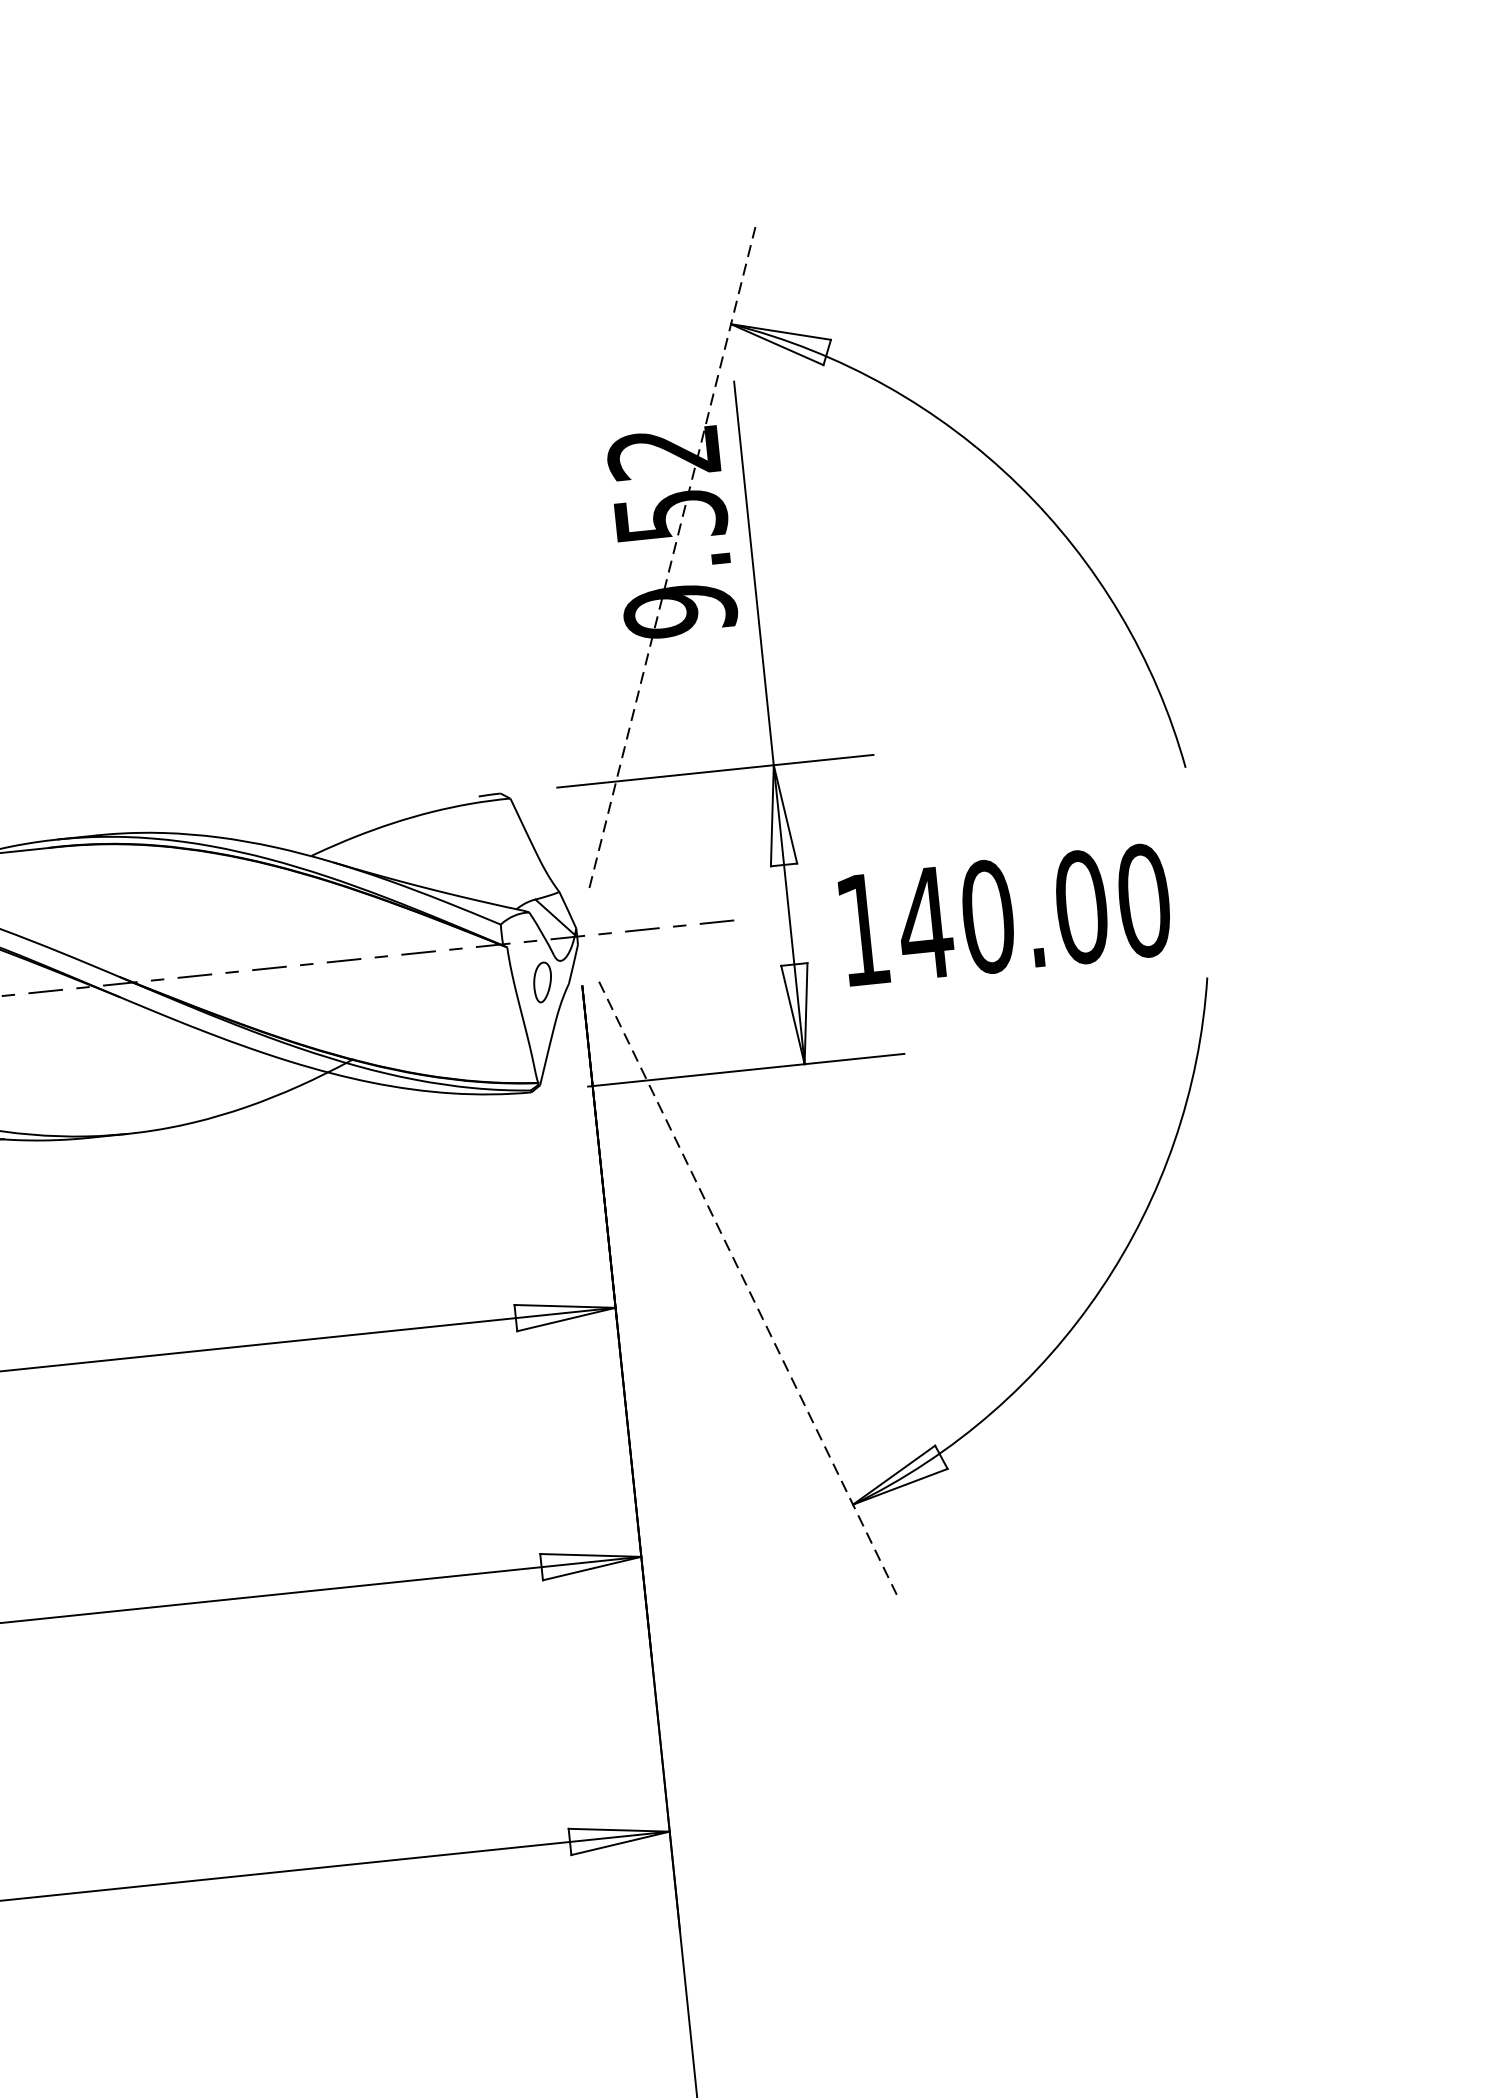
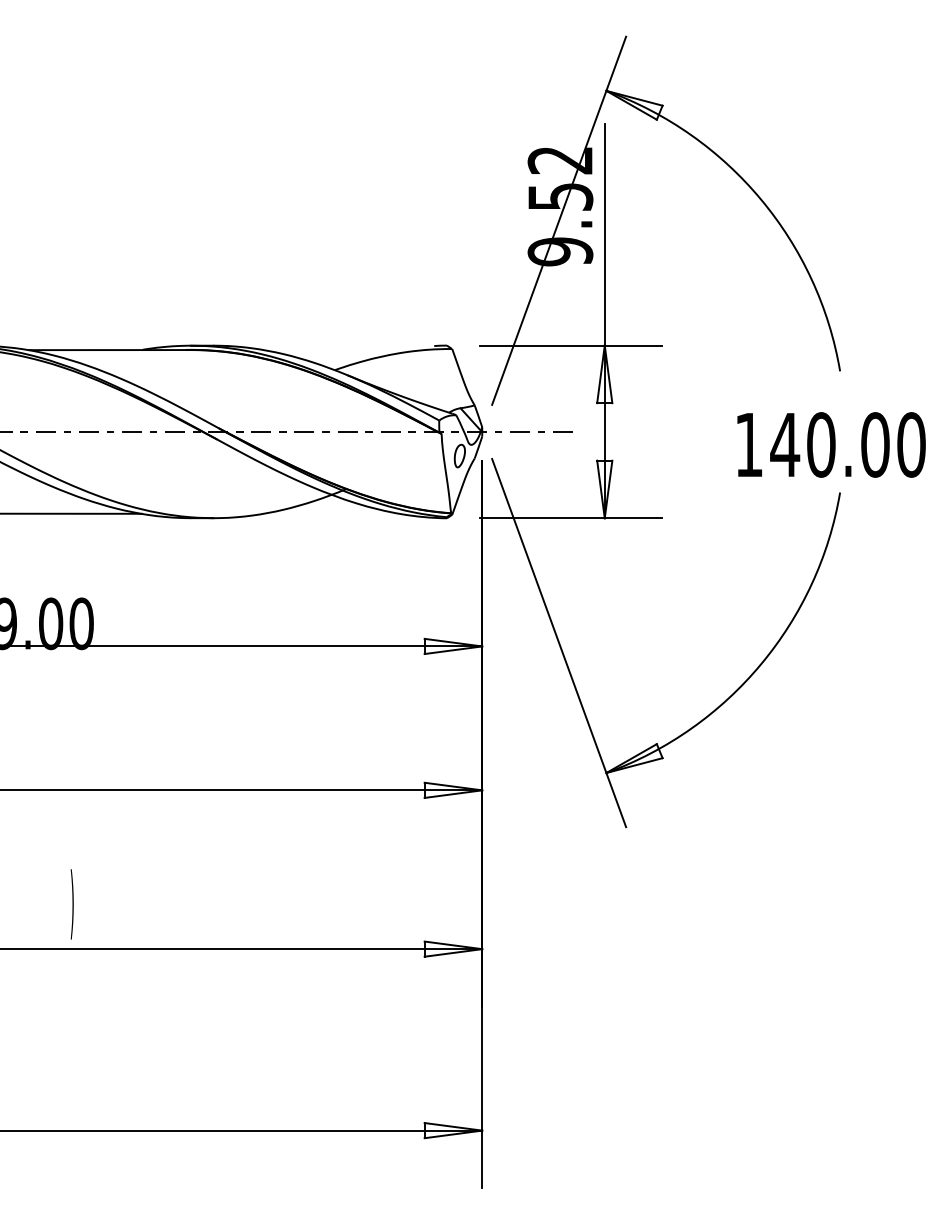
line: (673, 556) -> (559, 220), dashed -> solid
text: (1005, 914) -> (831, 444), moved
line: (748, 1288) -> (559, 643), dashed -> solid

